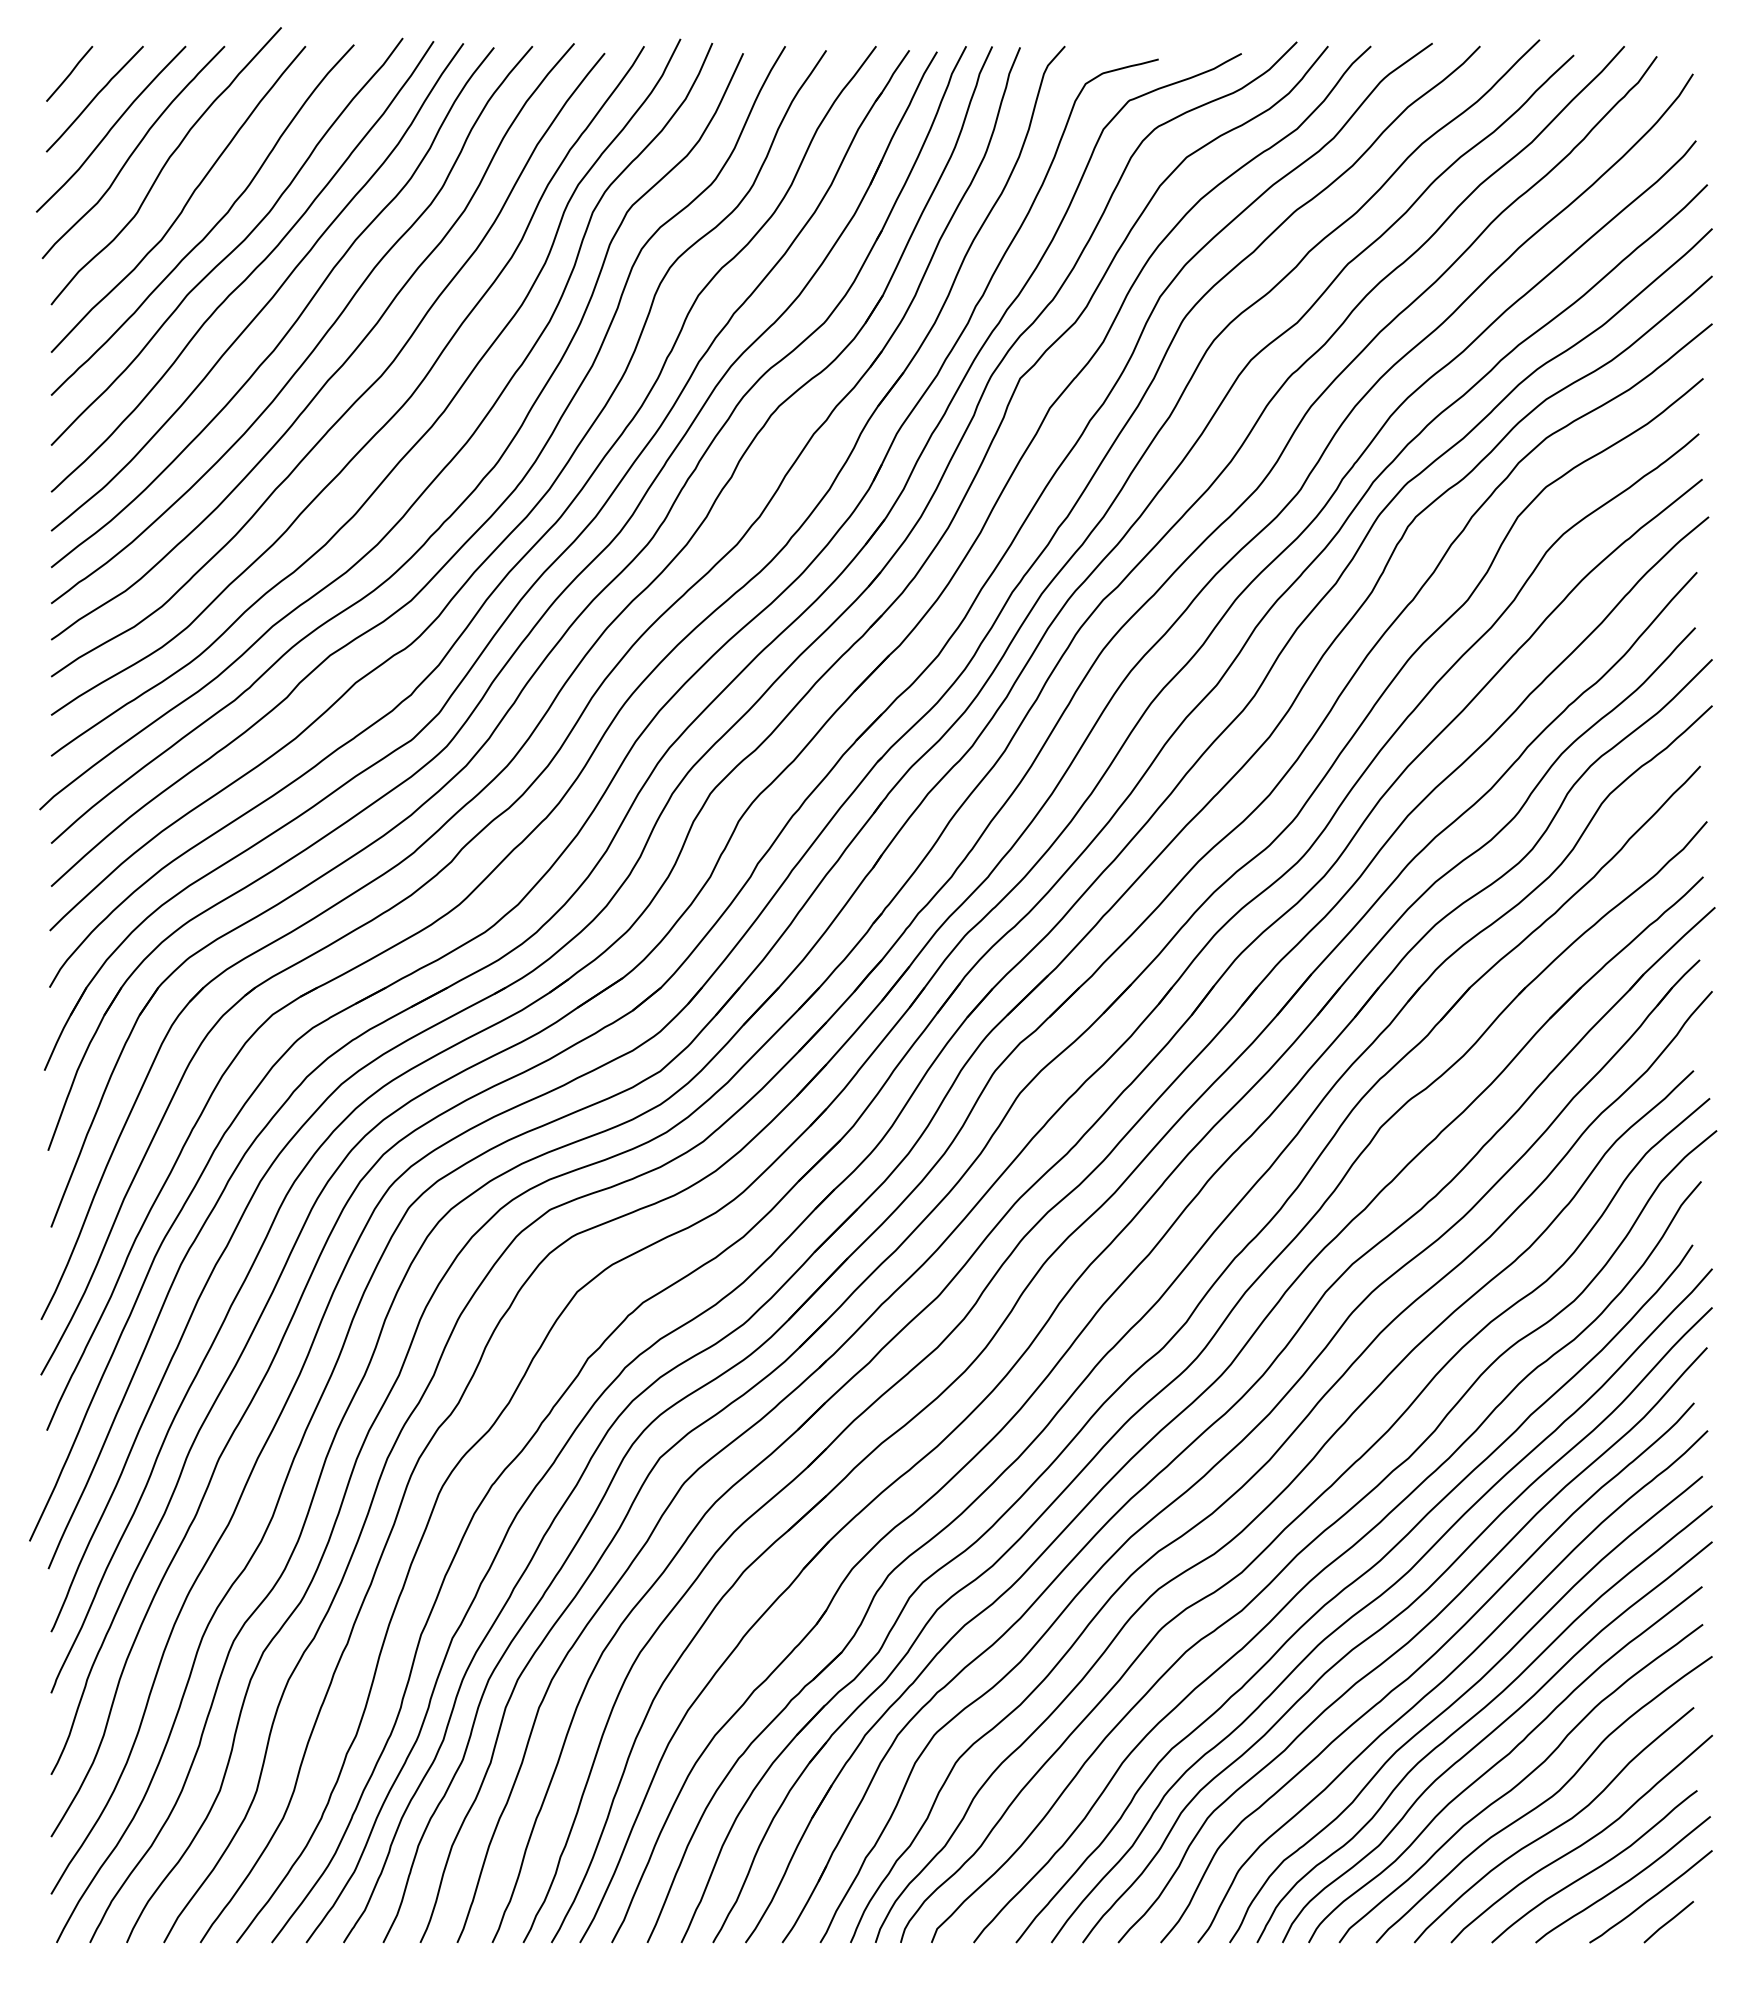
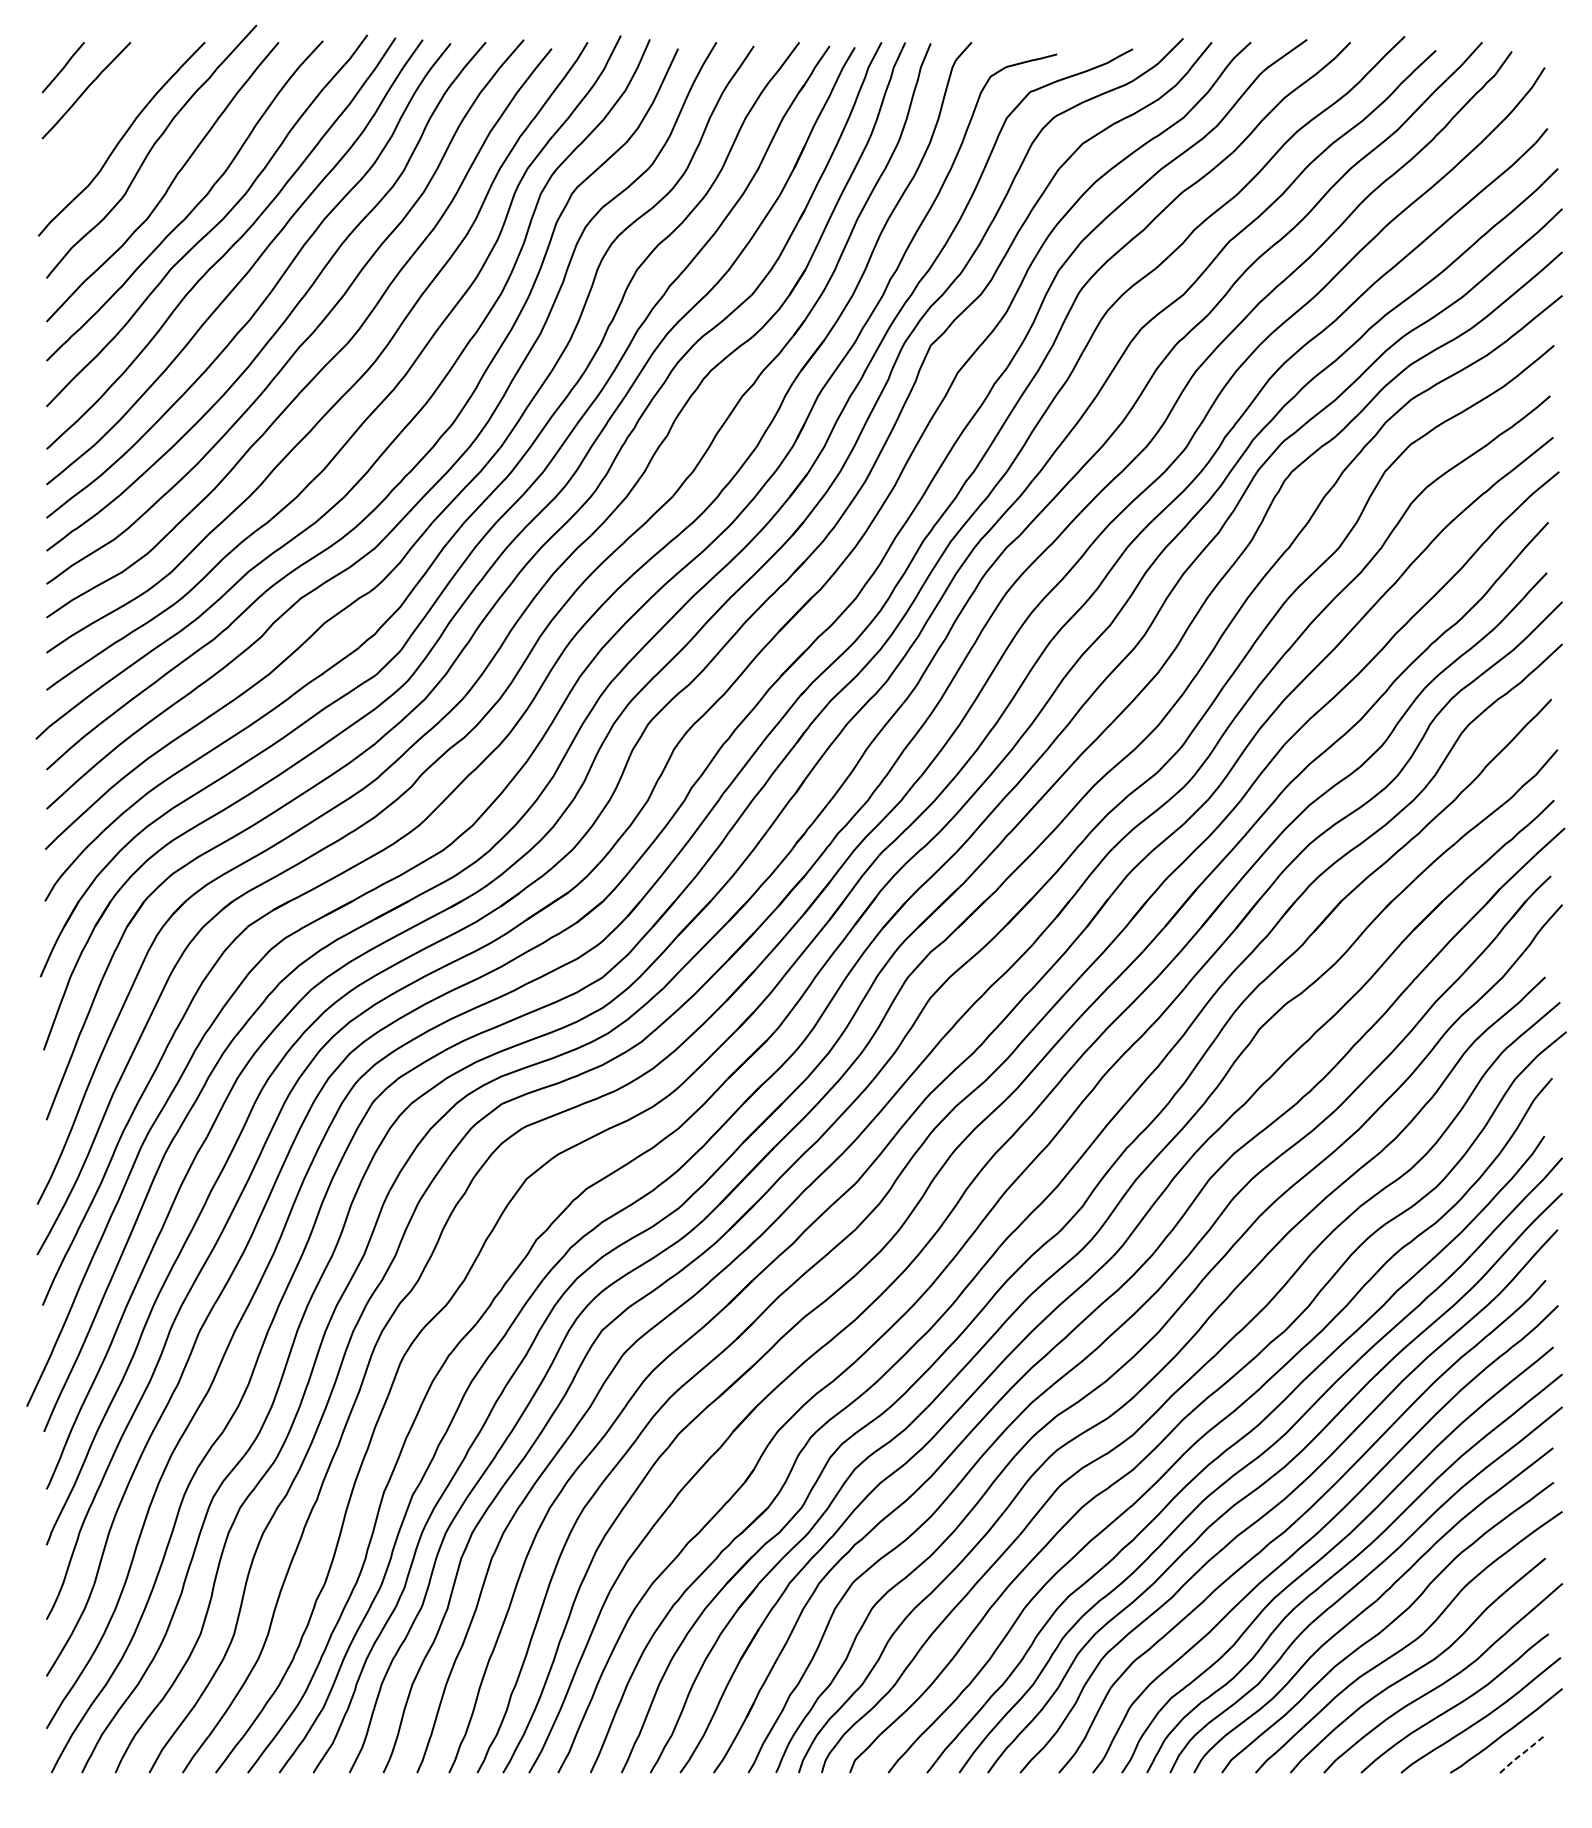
curve: (110, 128) -> (100, 117), removed
line: (1669, 1921) -> (1523, 1753), solid -> dashed

